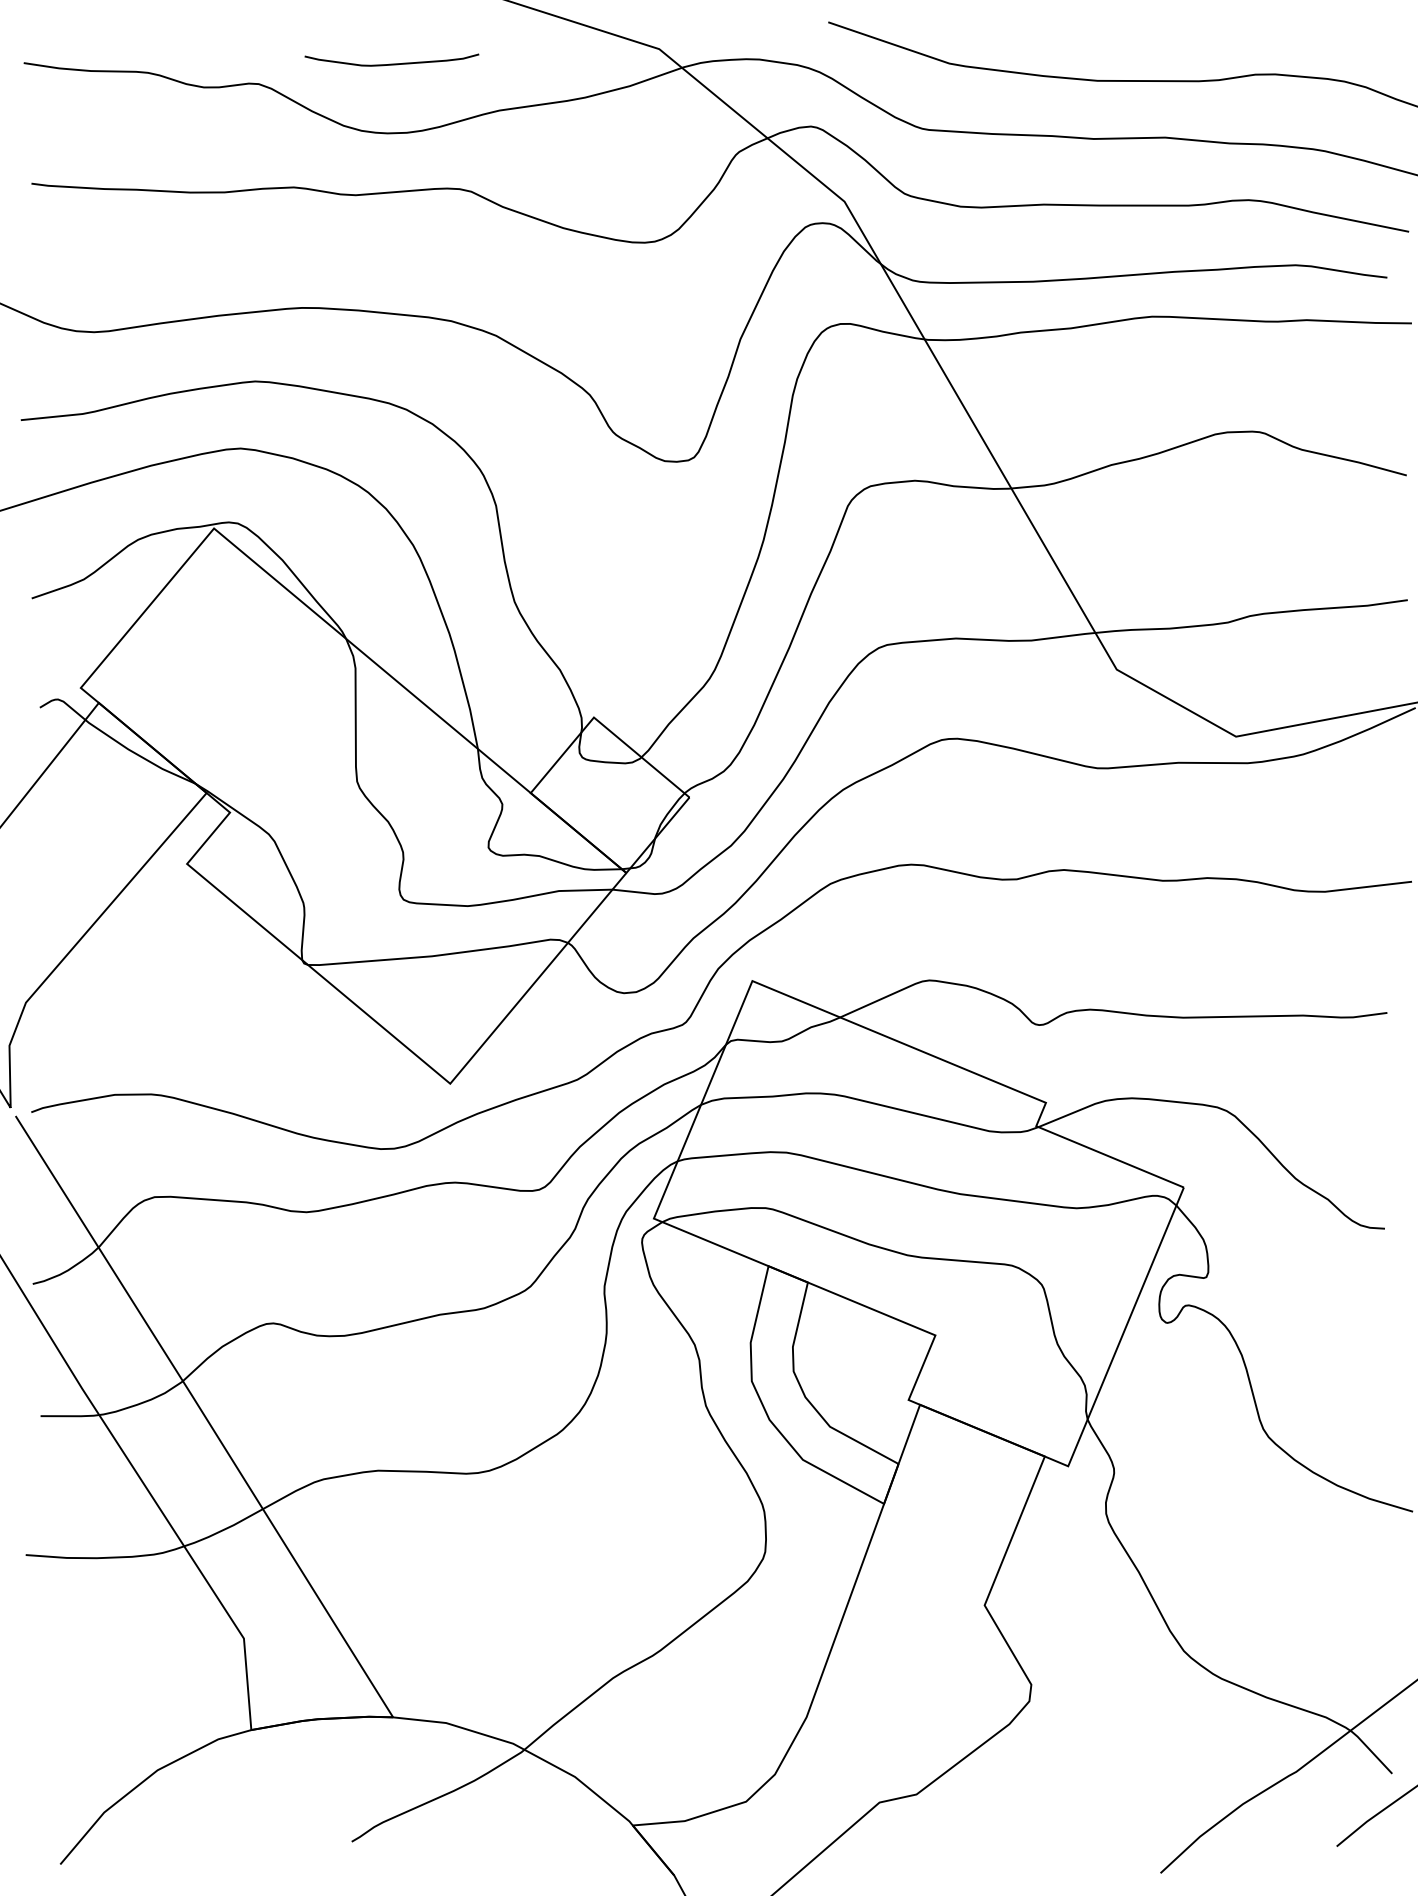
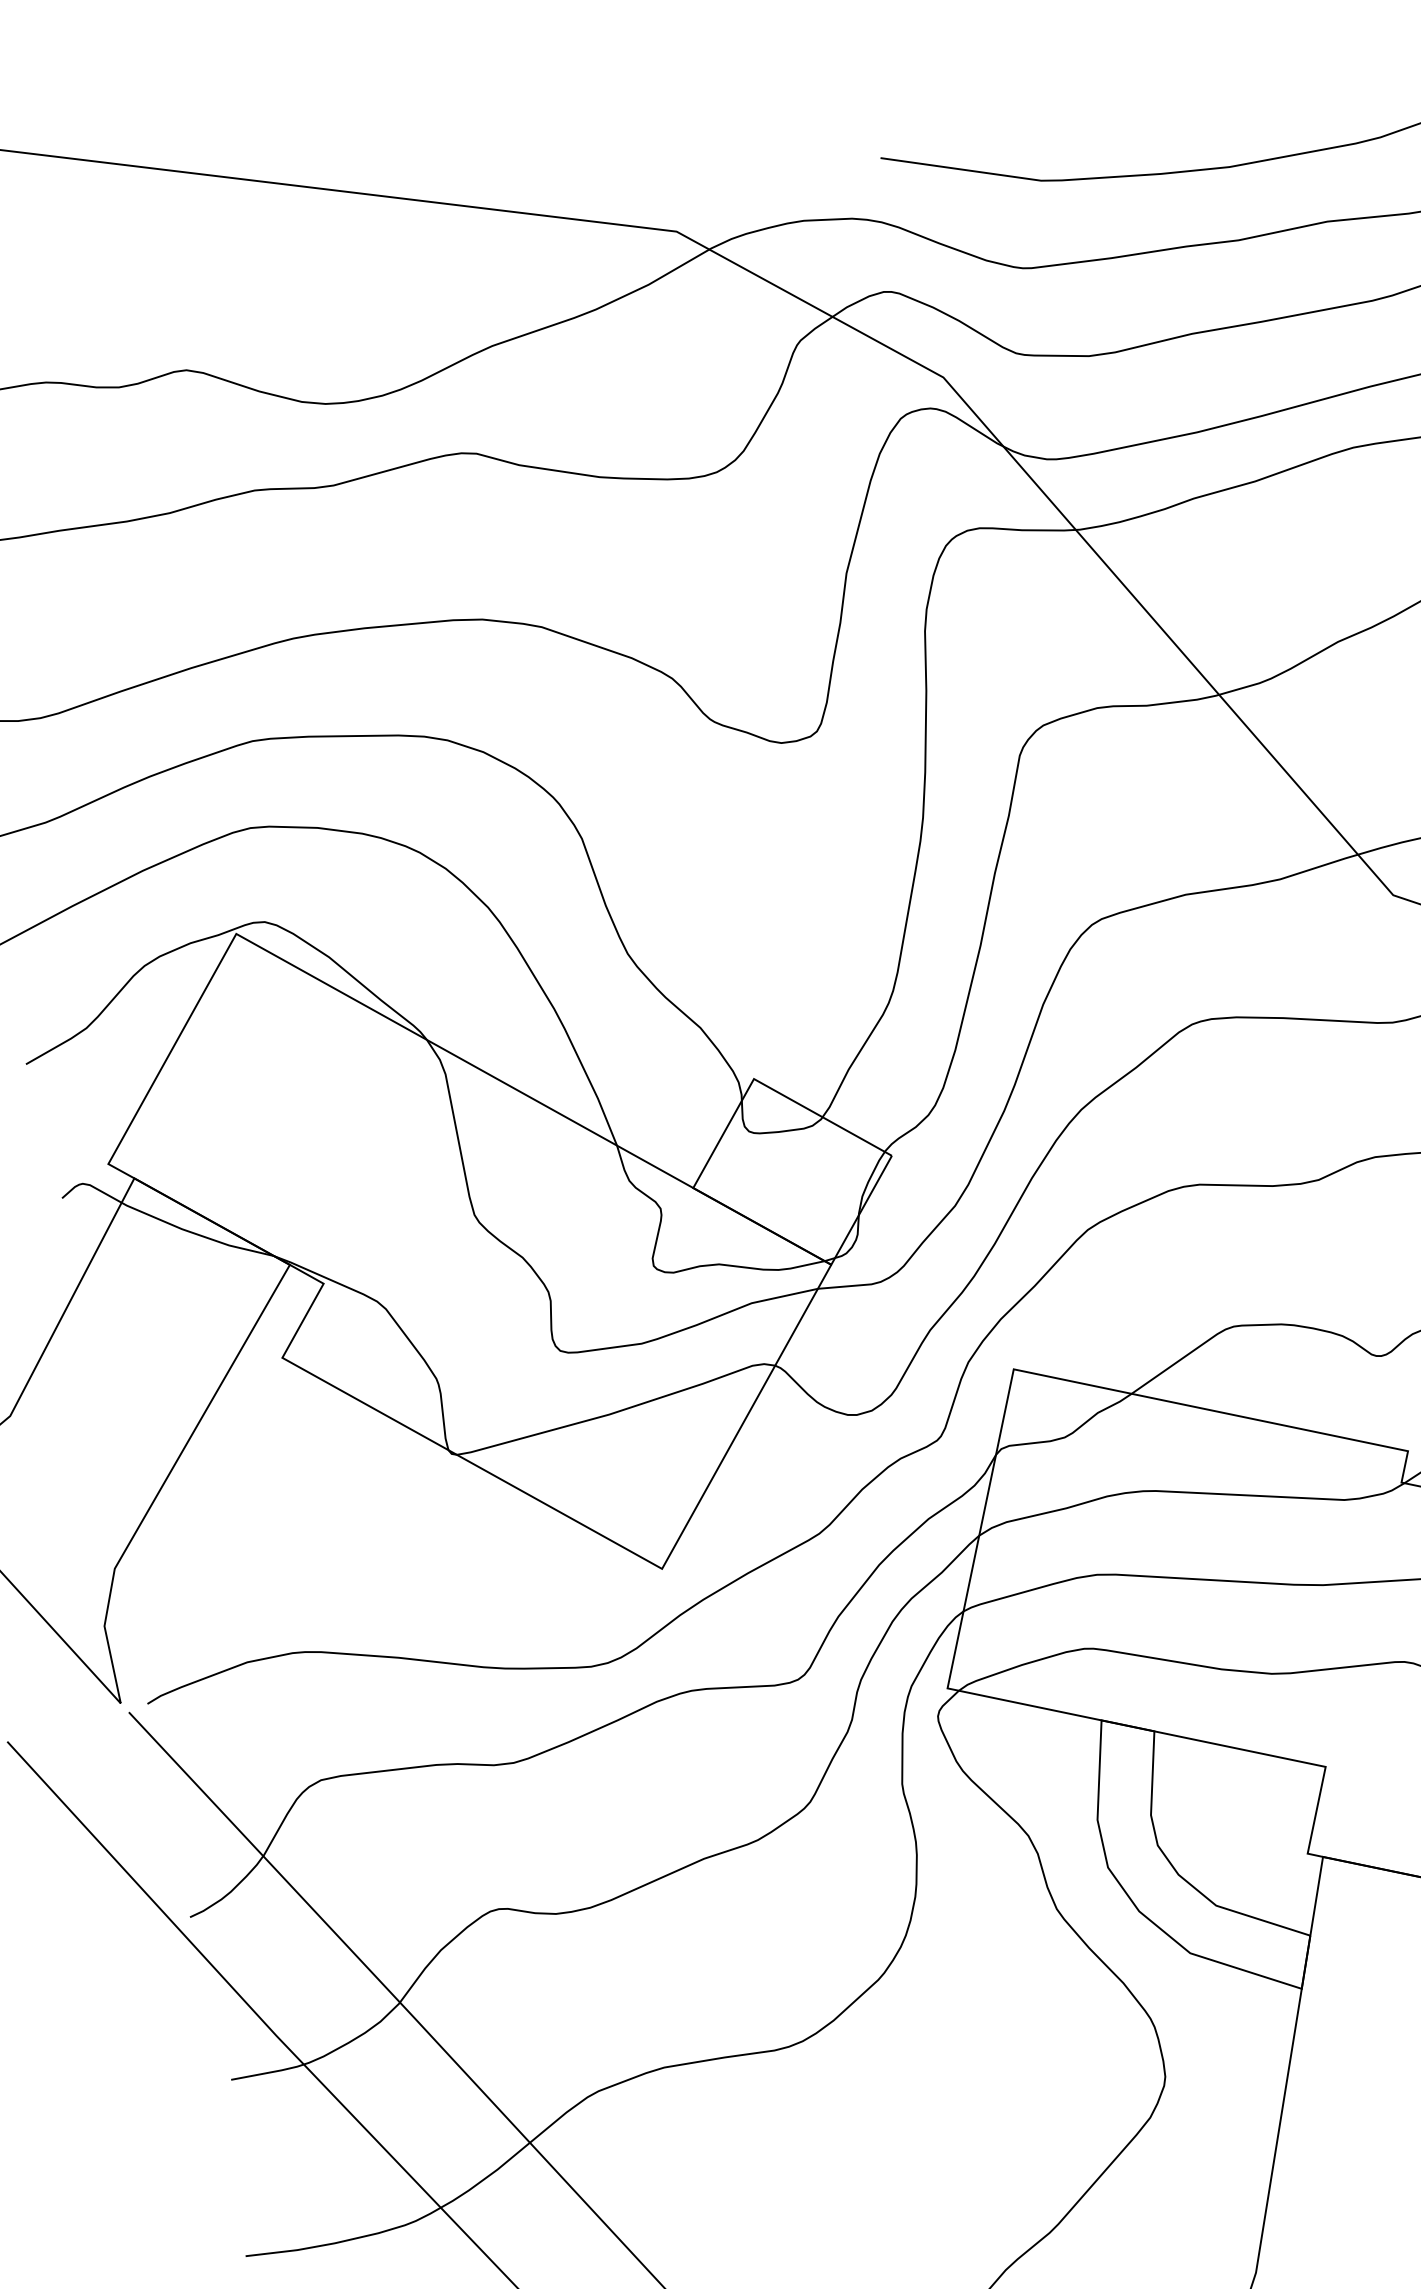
curve: (391, 63) -> (346, 313), removed

